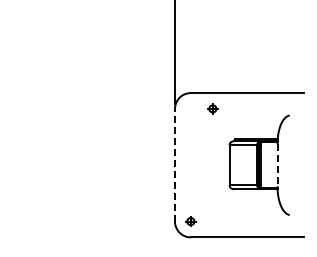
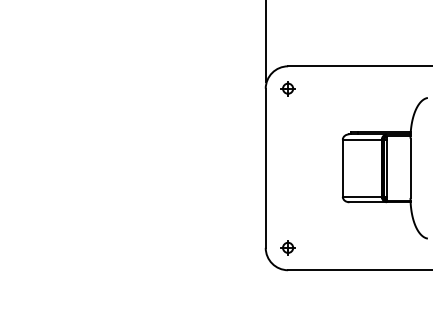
part: (212, 108) -> (287, 88), moved
line: (175, 164) -> (266, 167), dashed -> solid
line: (277, 165) -> (410, 168), dashed -> solid

